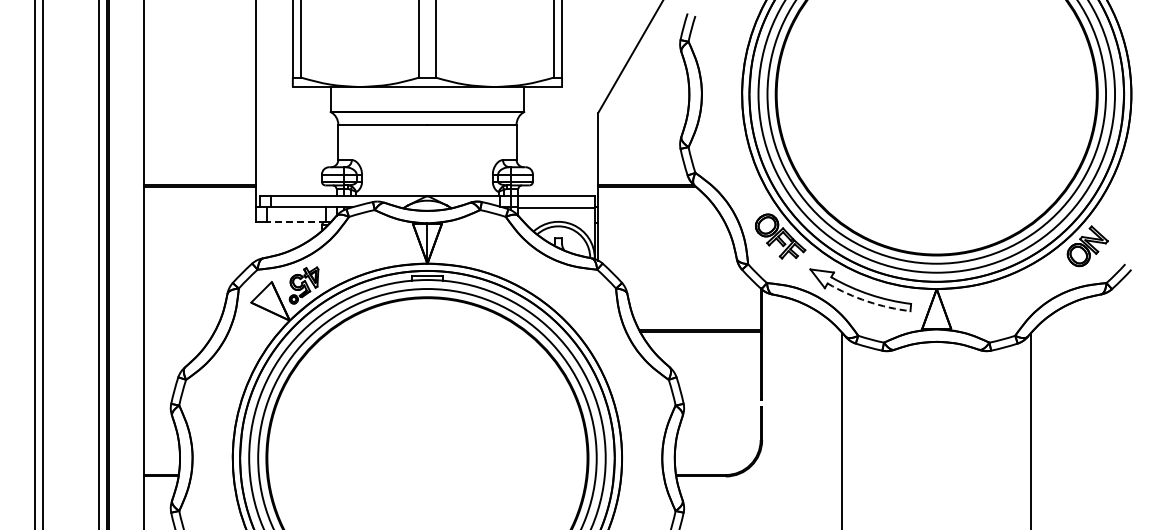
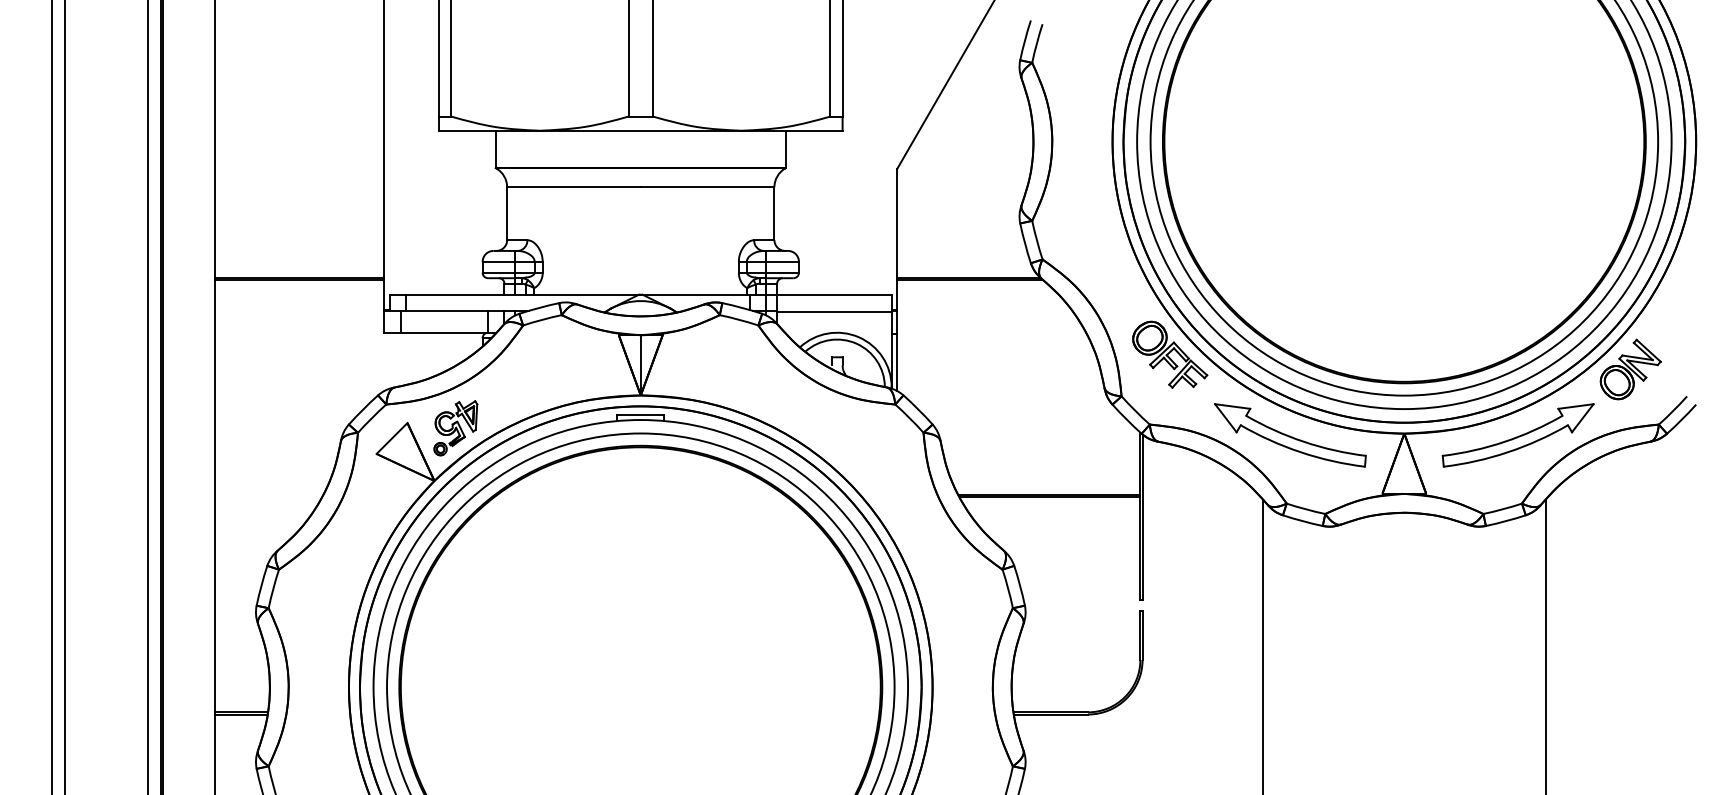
line: (295, 221) -> (442, 332), dashed -> solid
part: (1012, 290) -> (1517, 435), added
arc: (867, 301) -> (1300, 452), dashed -> solid

